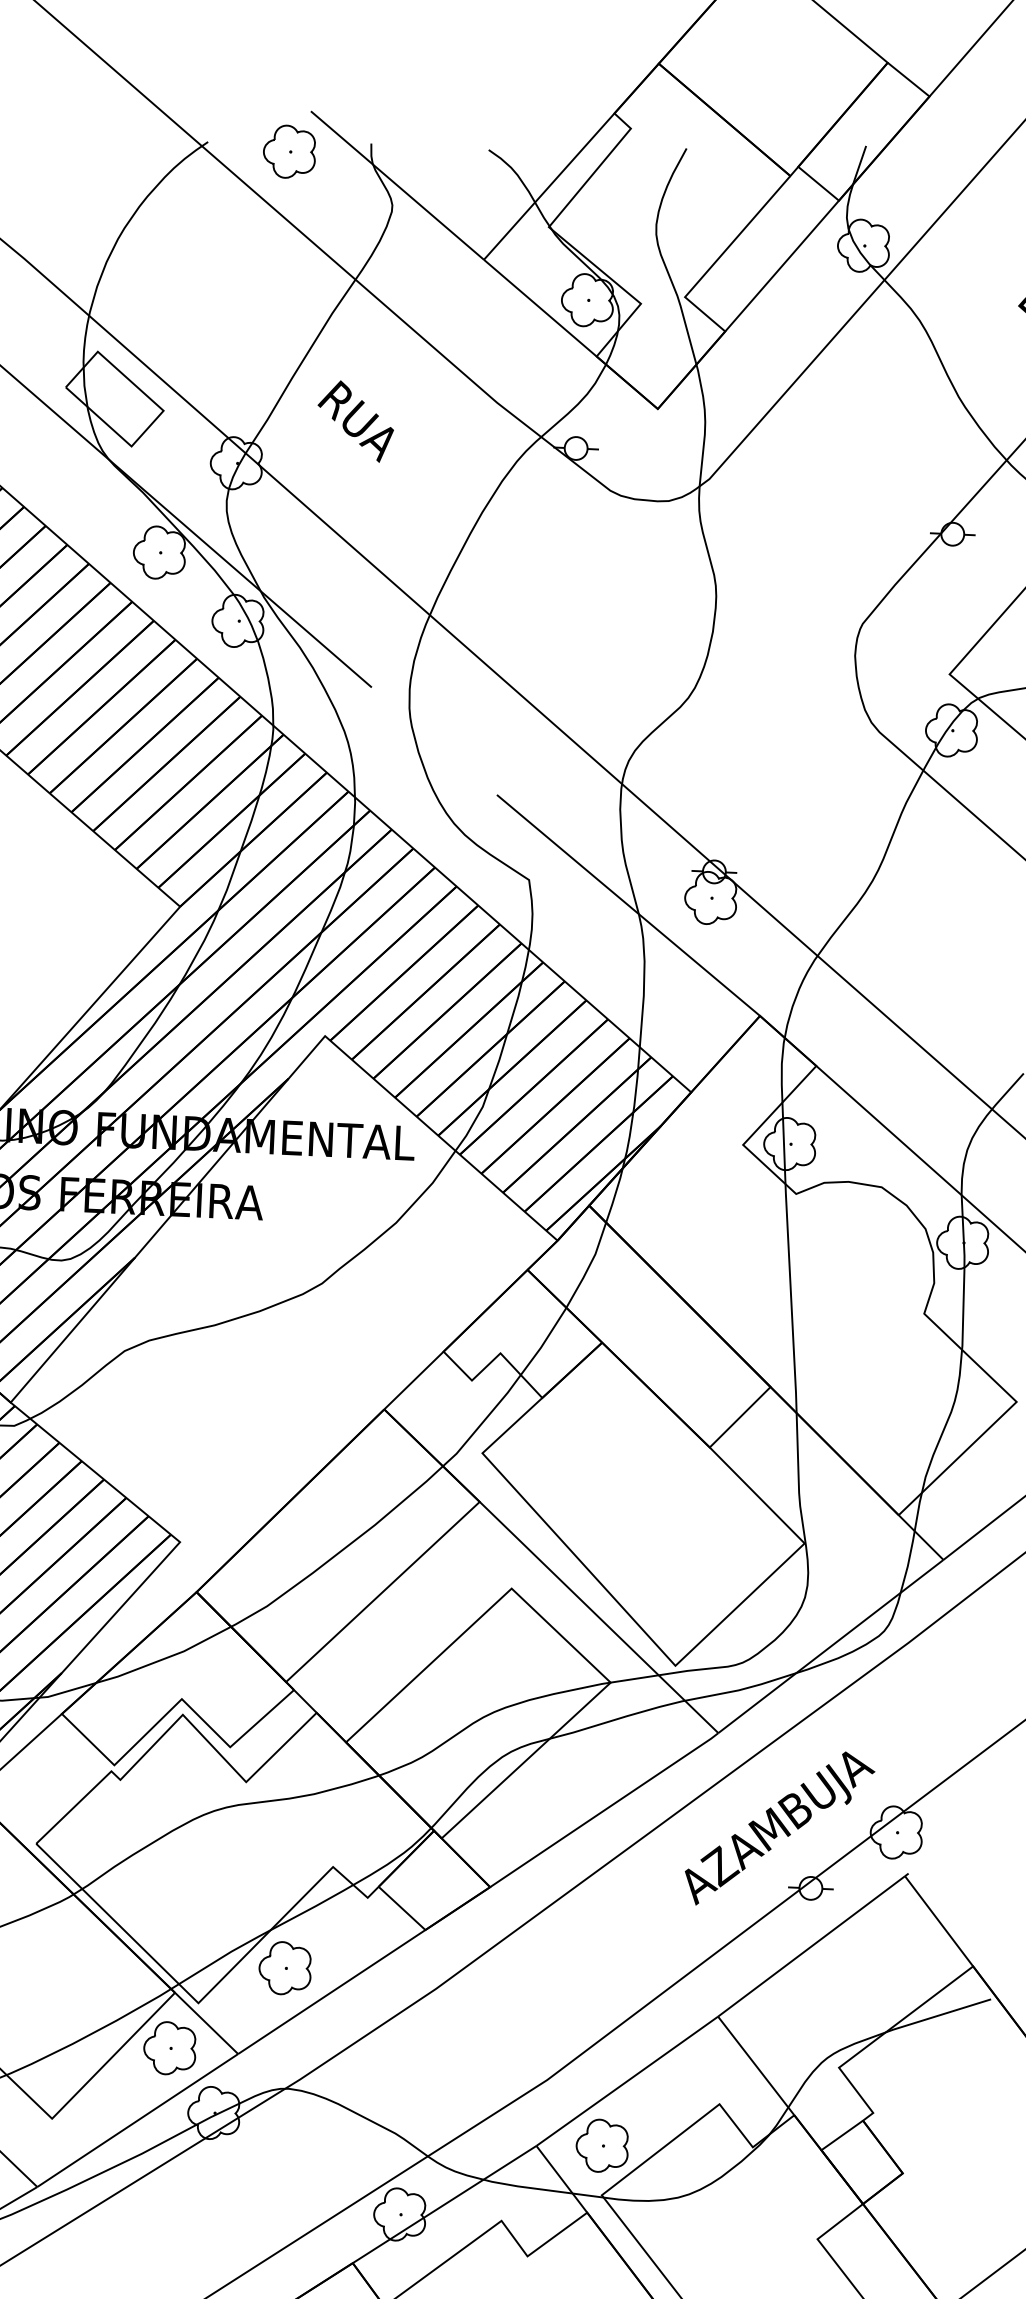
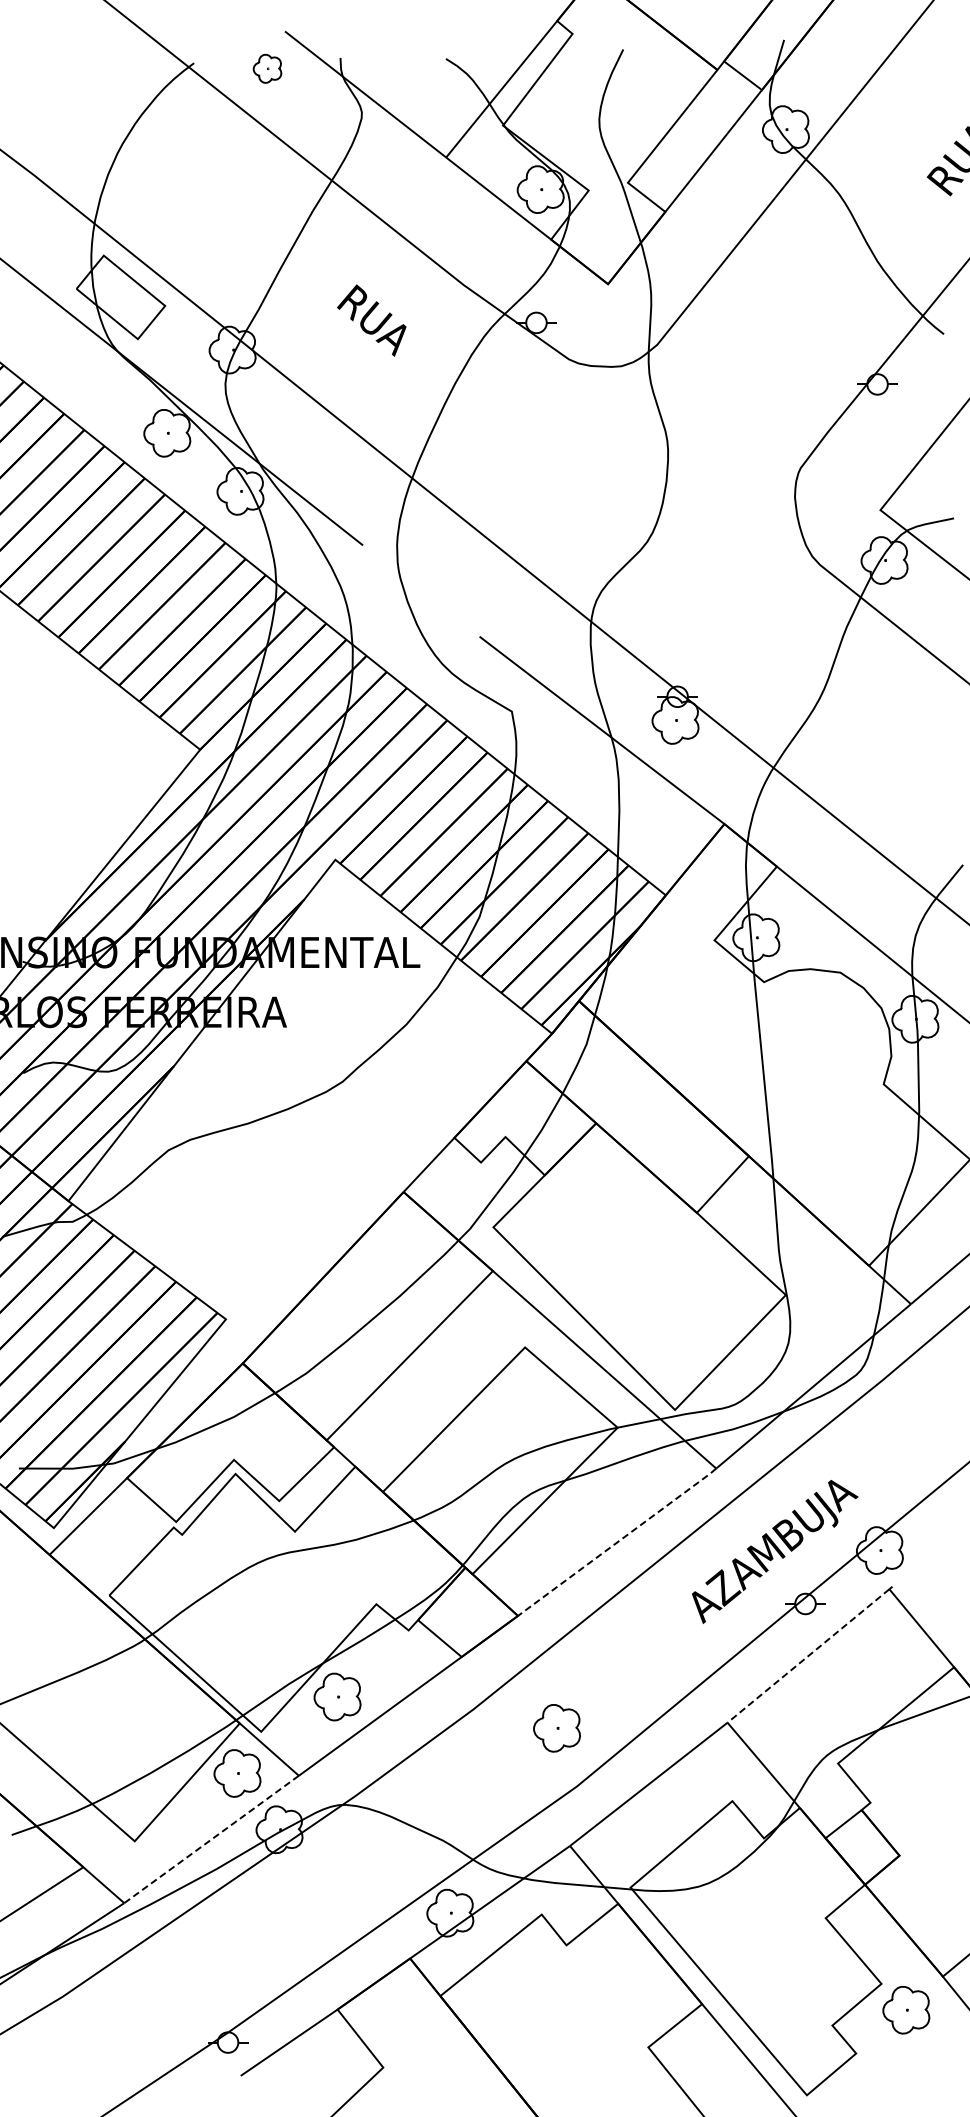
part: (289, 151) -> (267, 68), size x0.6
text: (355, 421) -> (371, 320), moved
line: (604, 1810) -> (617, 1542), solid -> dashed
line: (811, 1945) -> (808, 1655), solid -> dashed
line: (137, 2120) -> (211, 1839), solid -> dashed
part: (601, 2146) -> (556, 1728), moved

